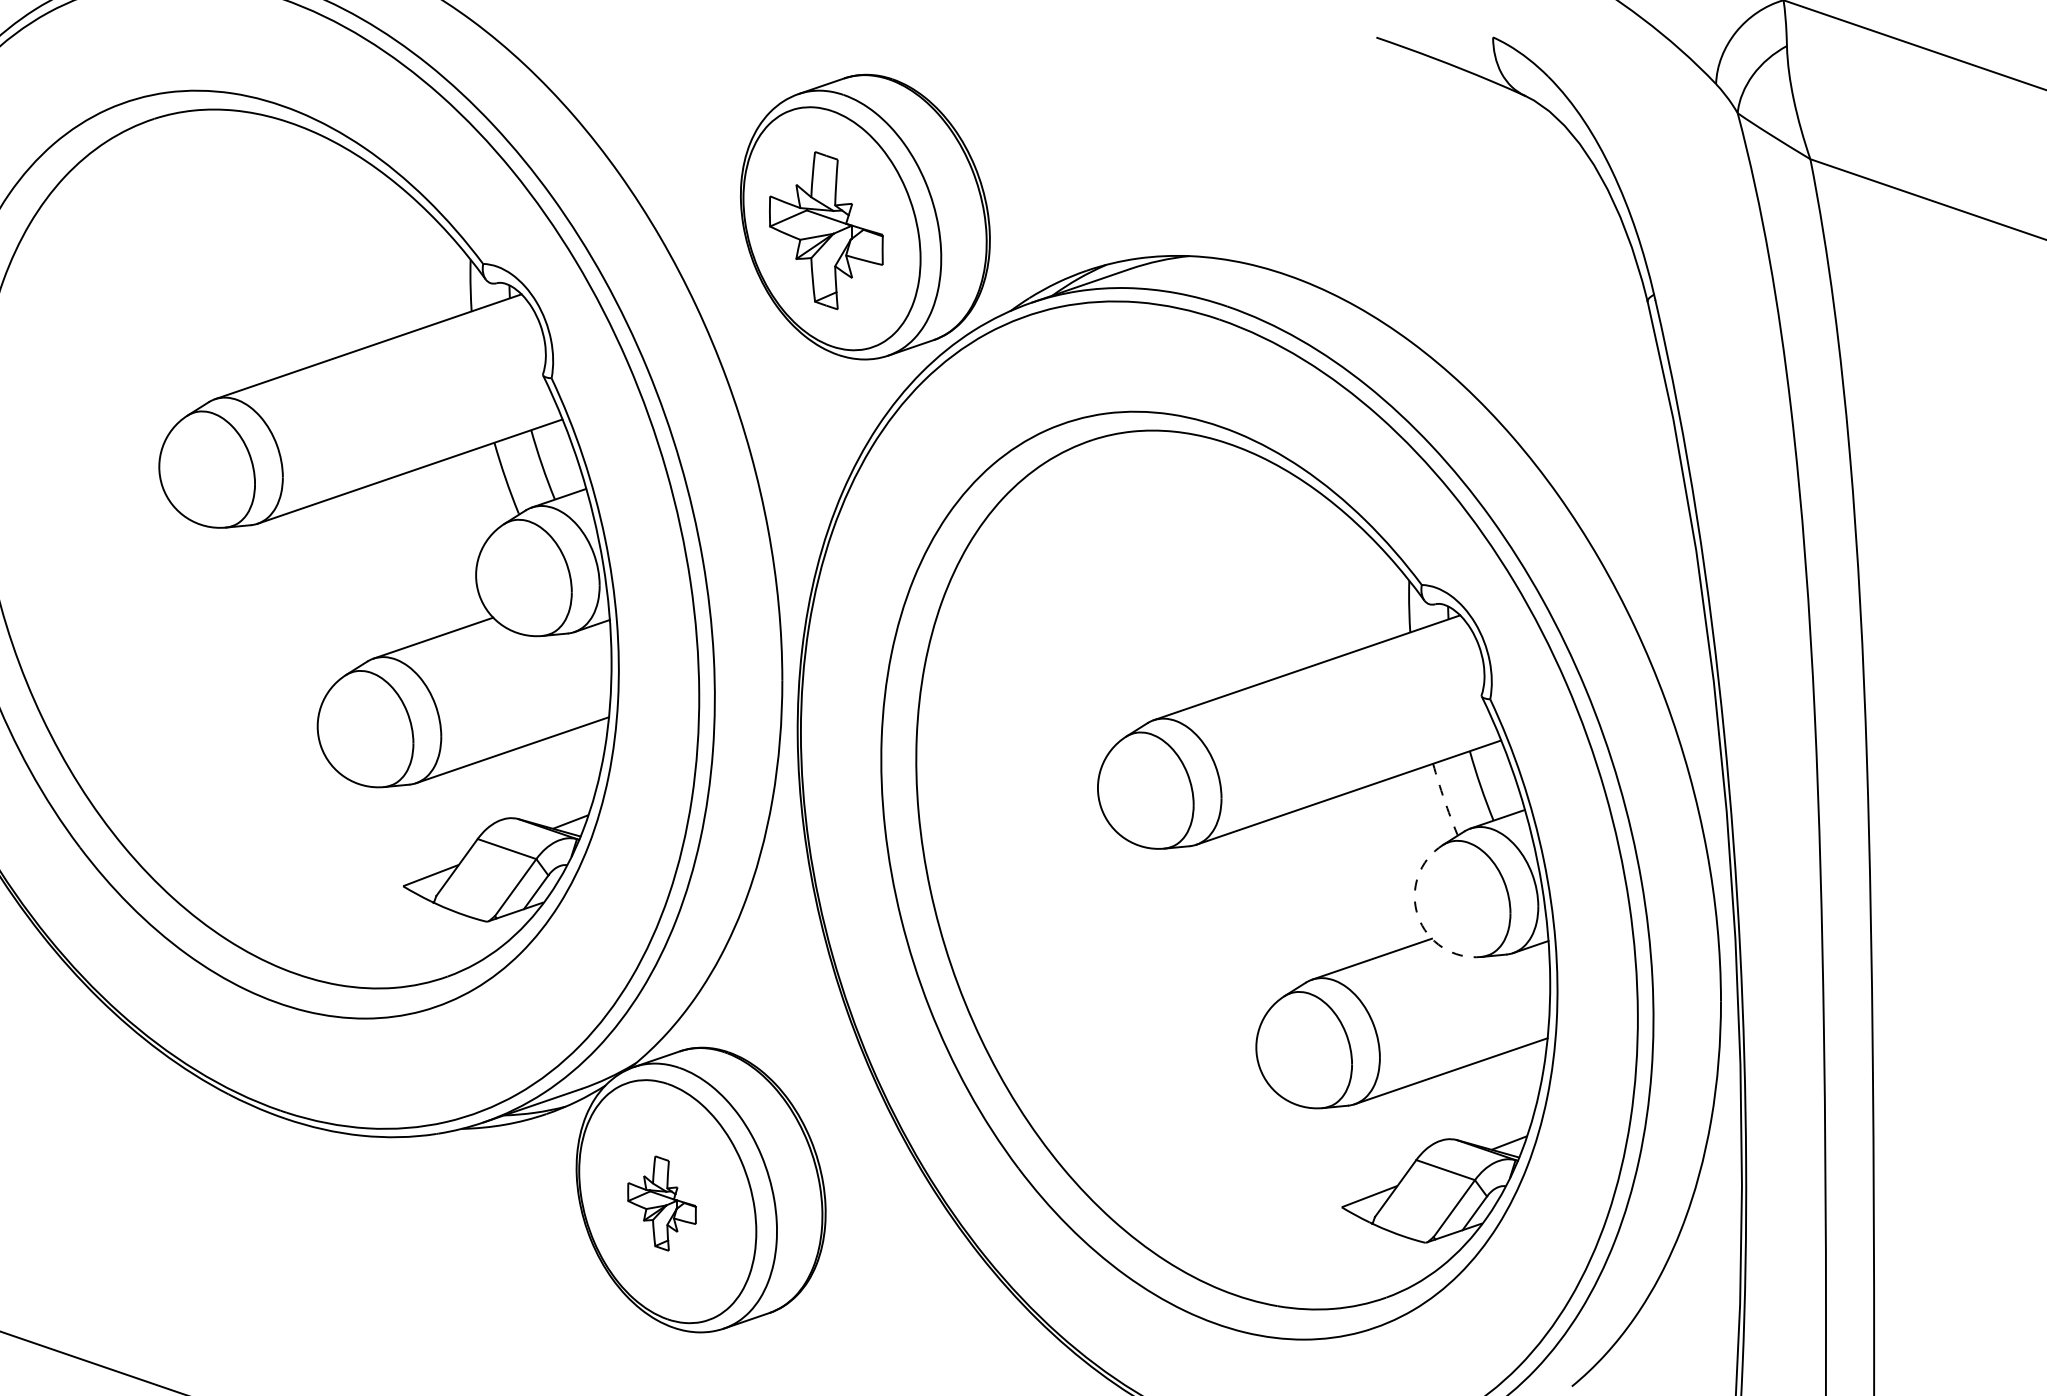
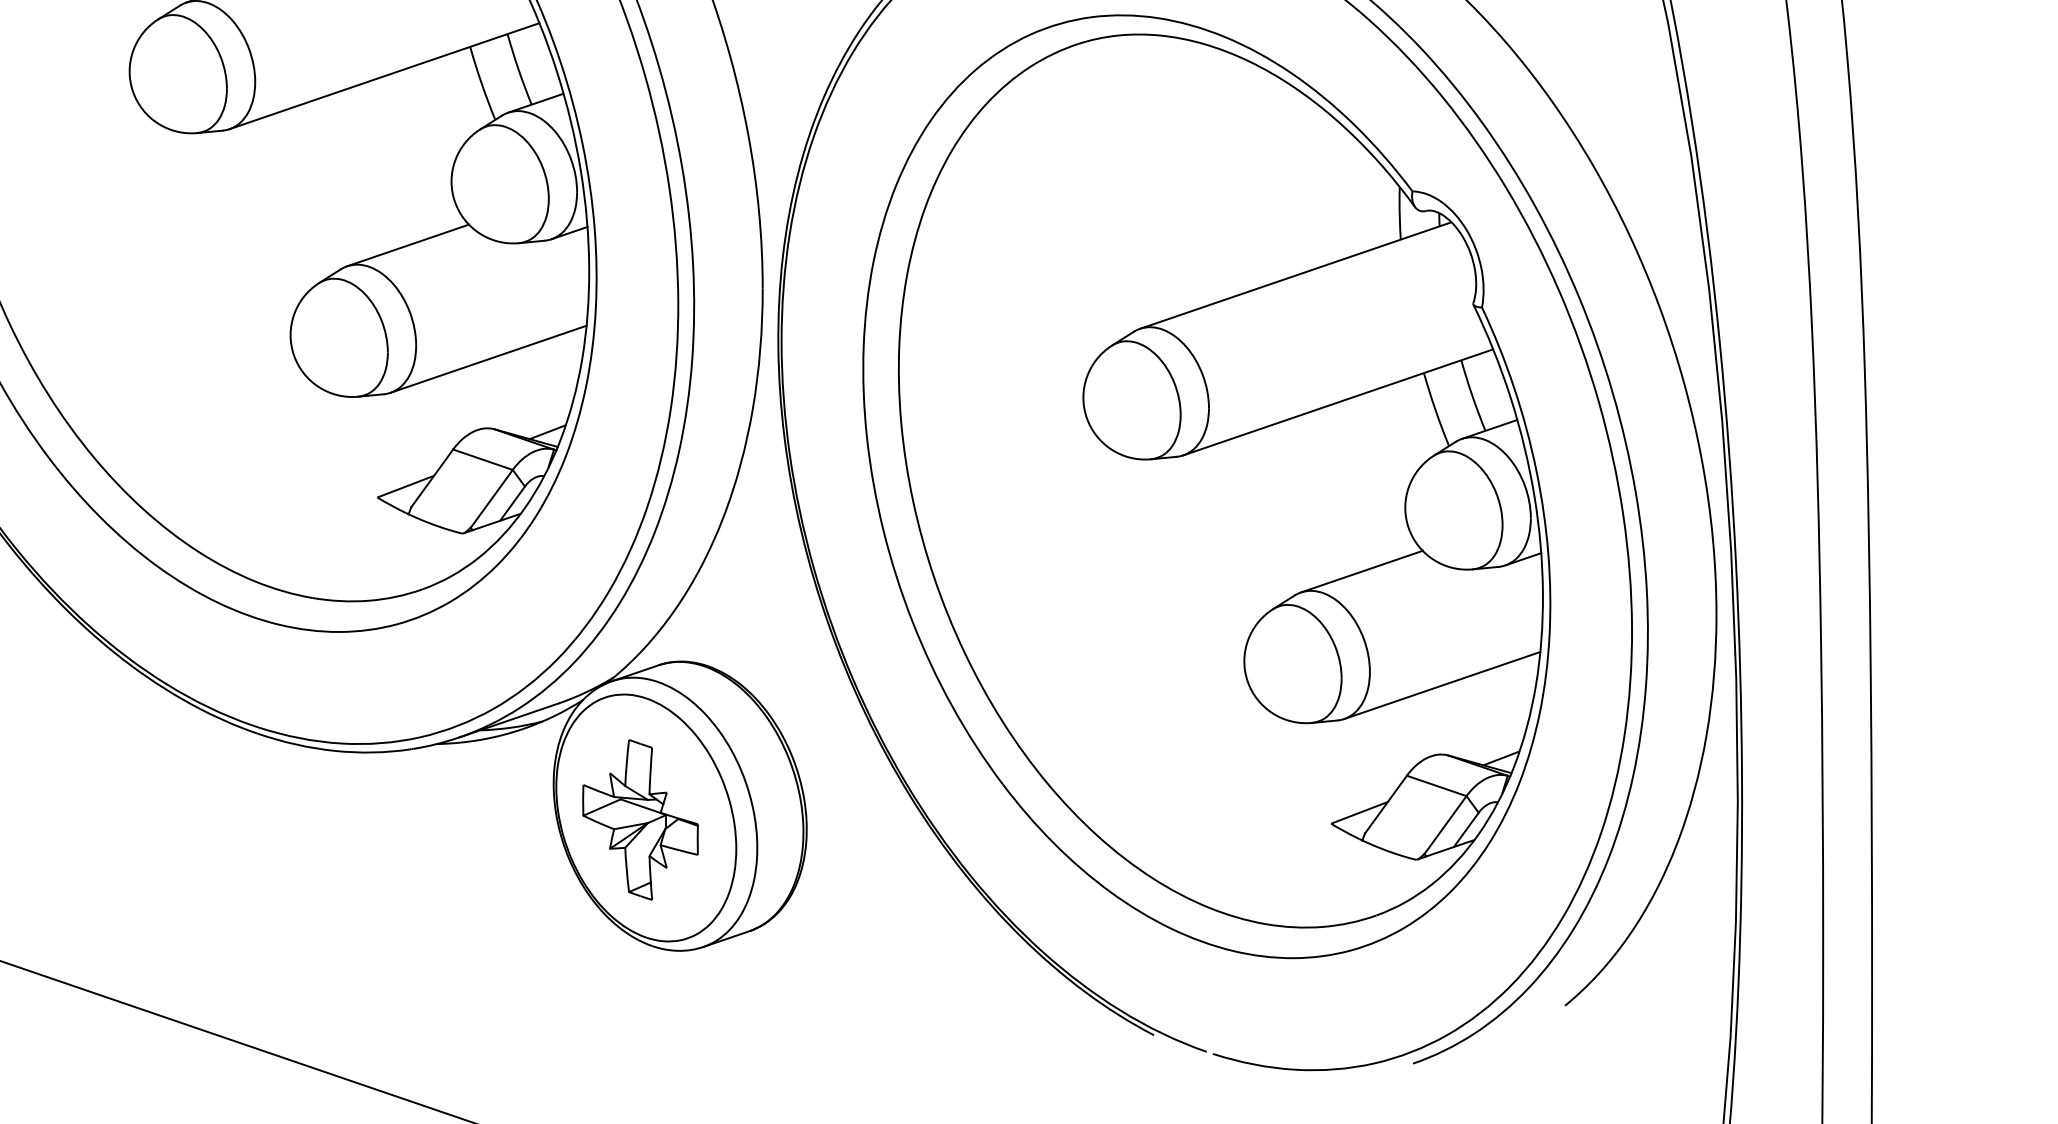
arc: (1444, 799) -> (1435, 409), dashed -> solid
arc: (1418, 916) -> (1409, 528), dashed -> solid
part: (661, 1203) -> (639, 819), size x1.67

